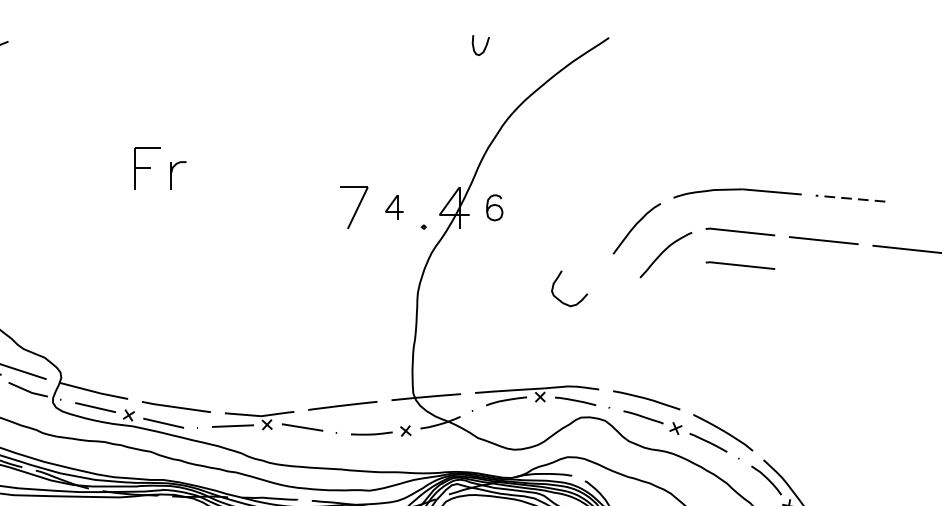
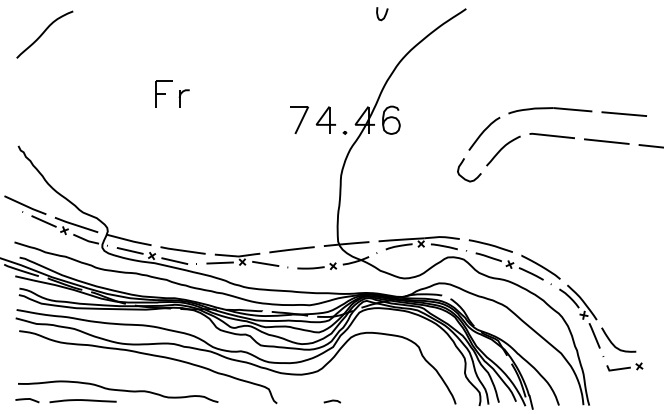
line: (850, 199) -> (624, 114), dashed -> solid
part: (393, 206) -> (325, 119), size x1.67
part: (494, 206) -> (391, 119), size x1.67
line: (739, 264) -> (551, 157), removed
curve: (562, 300) -> (464, 177), moved

